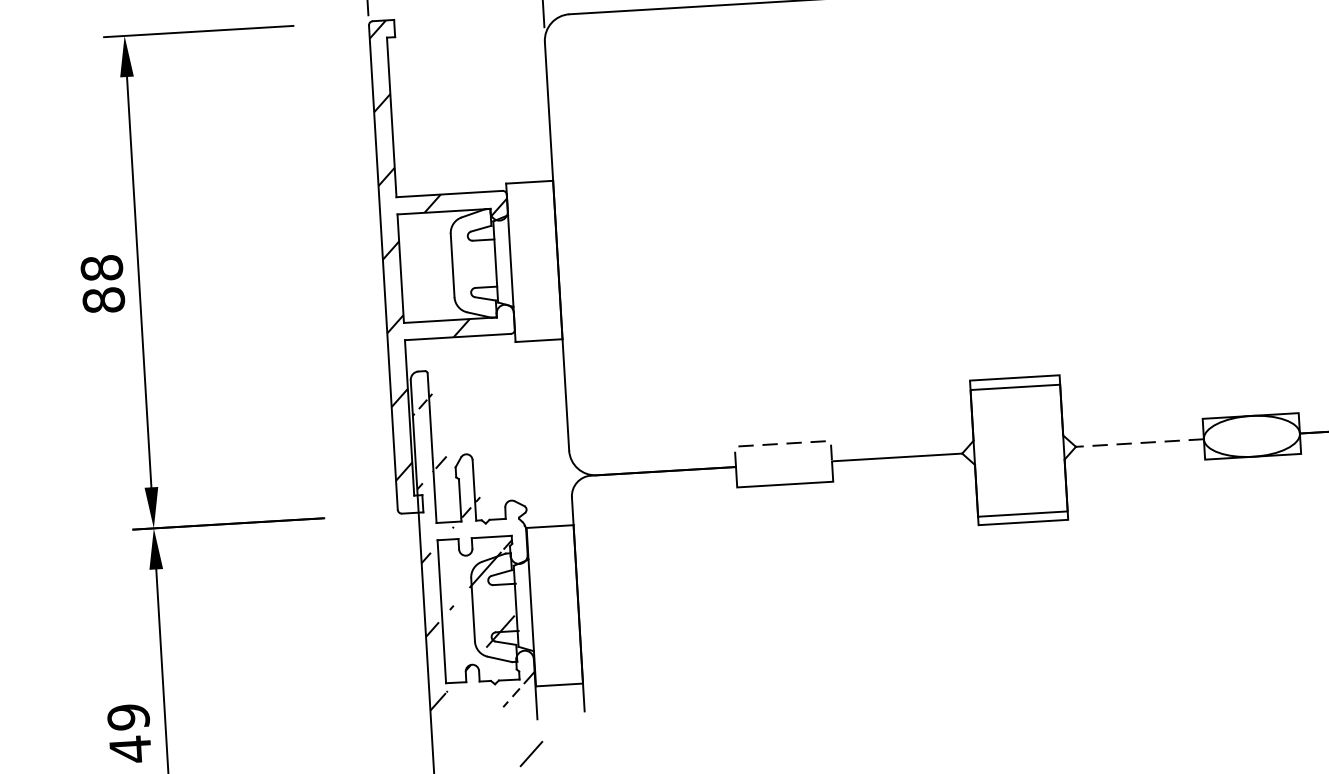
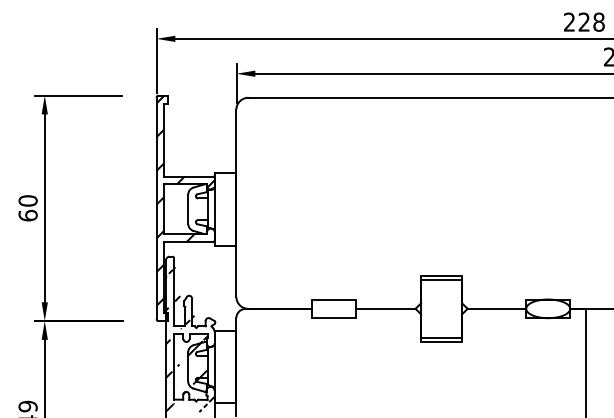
text: (101, 284) -> (27, 208), 88 -> 60
line: (1138, 442) -> (496, 308), dashed -> solid
line: (783, 443) -> (334, 299), dashed -> solid

